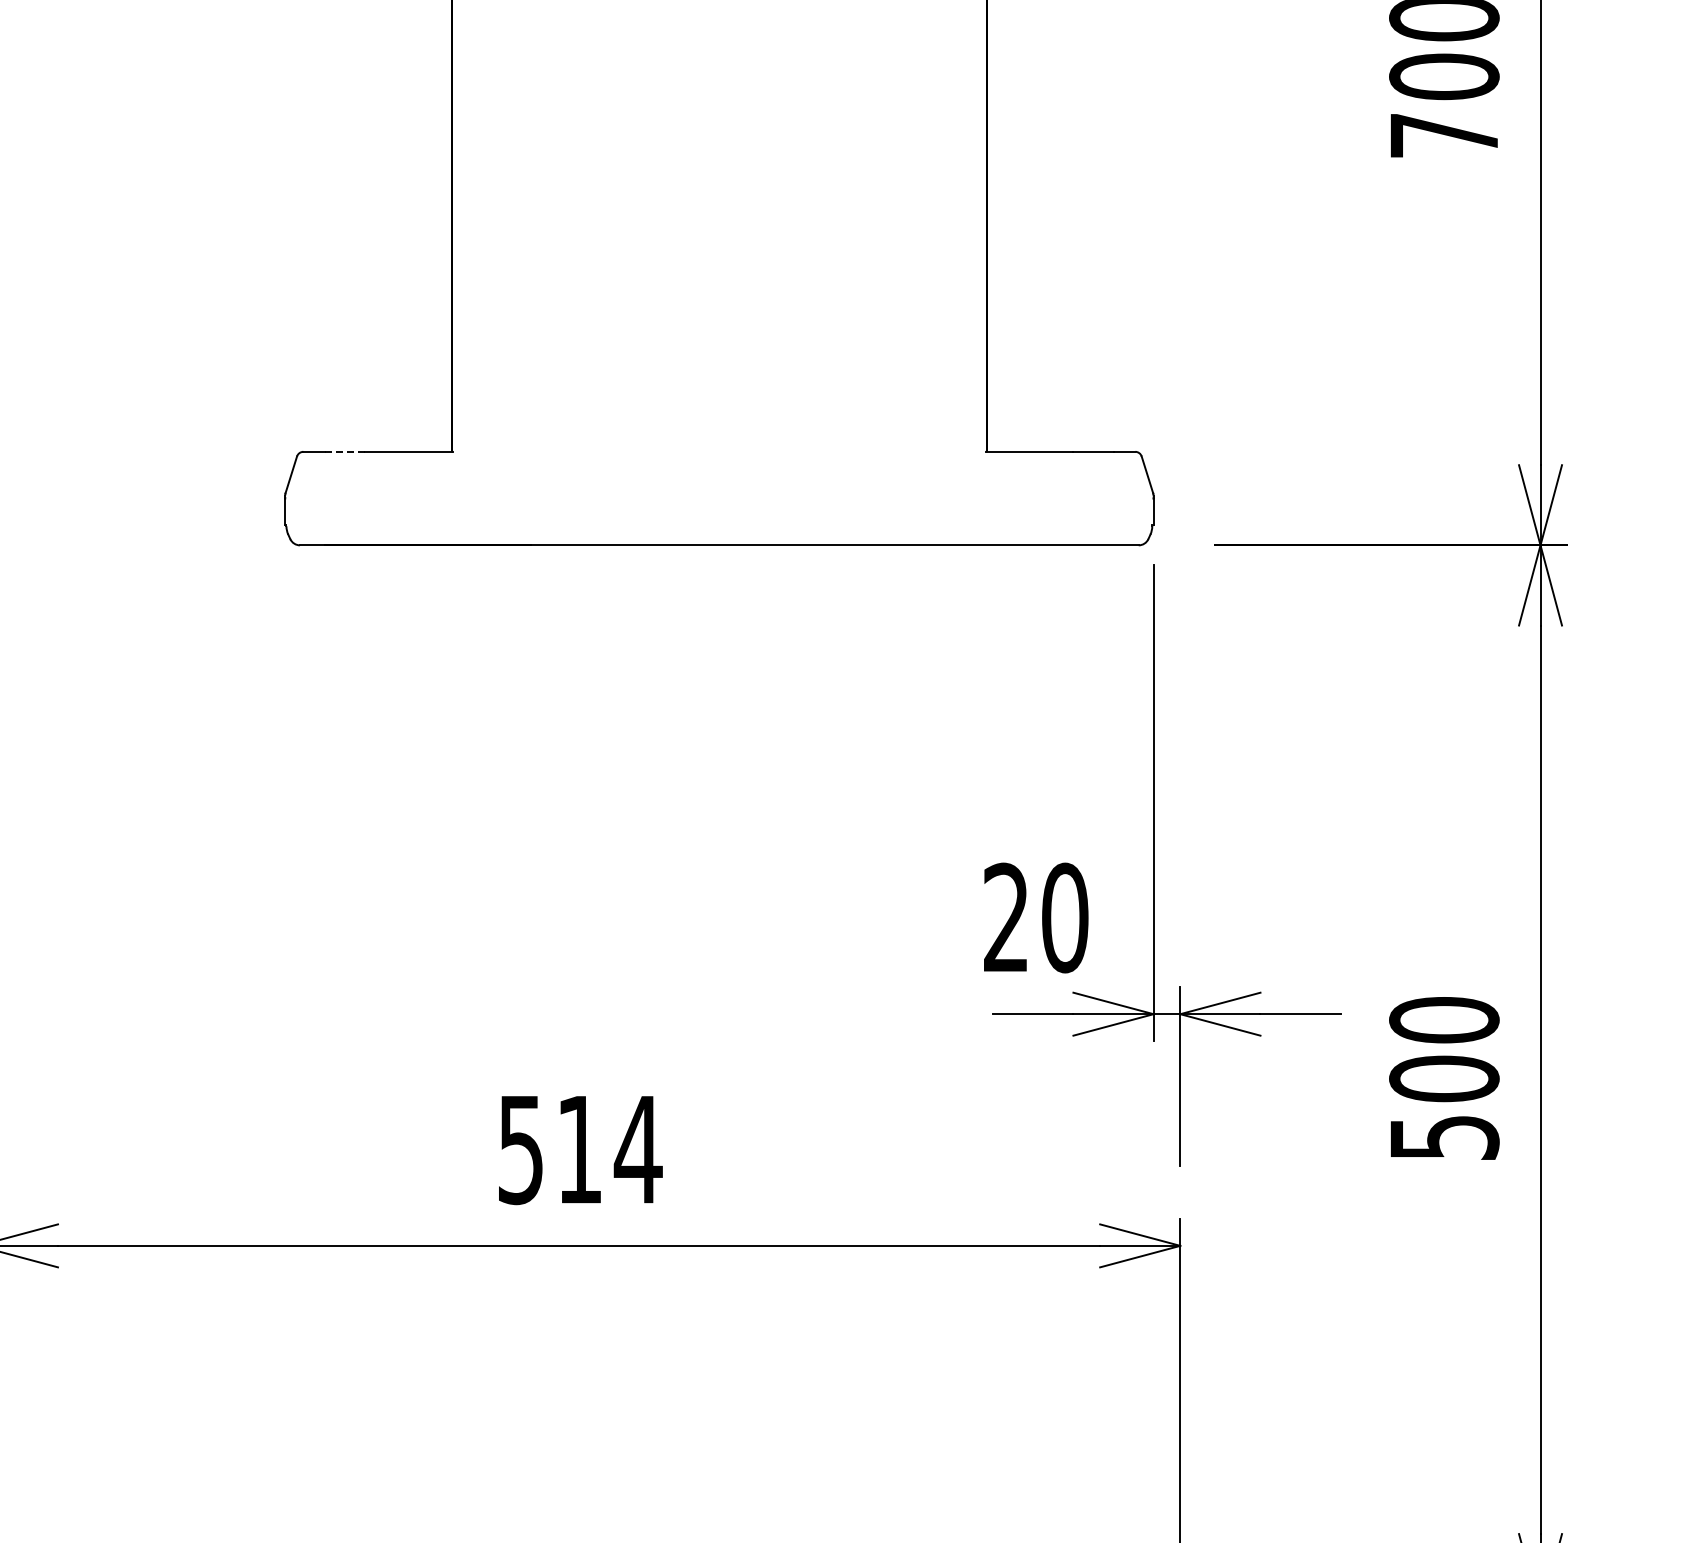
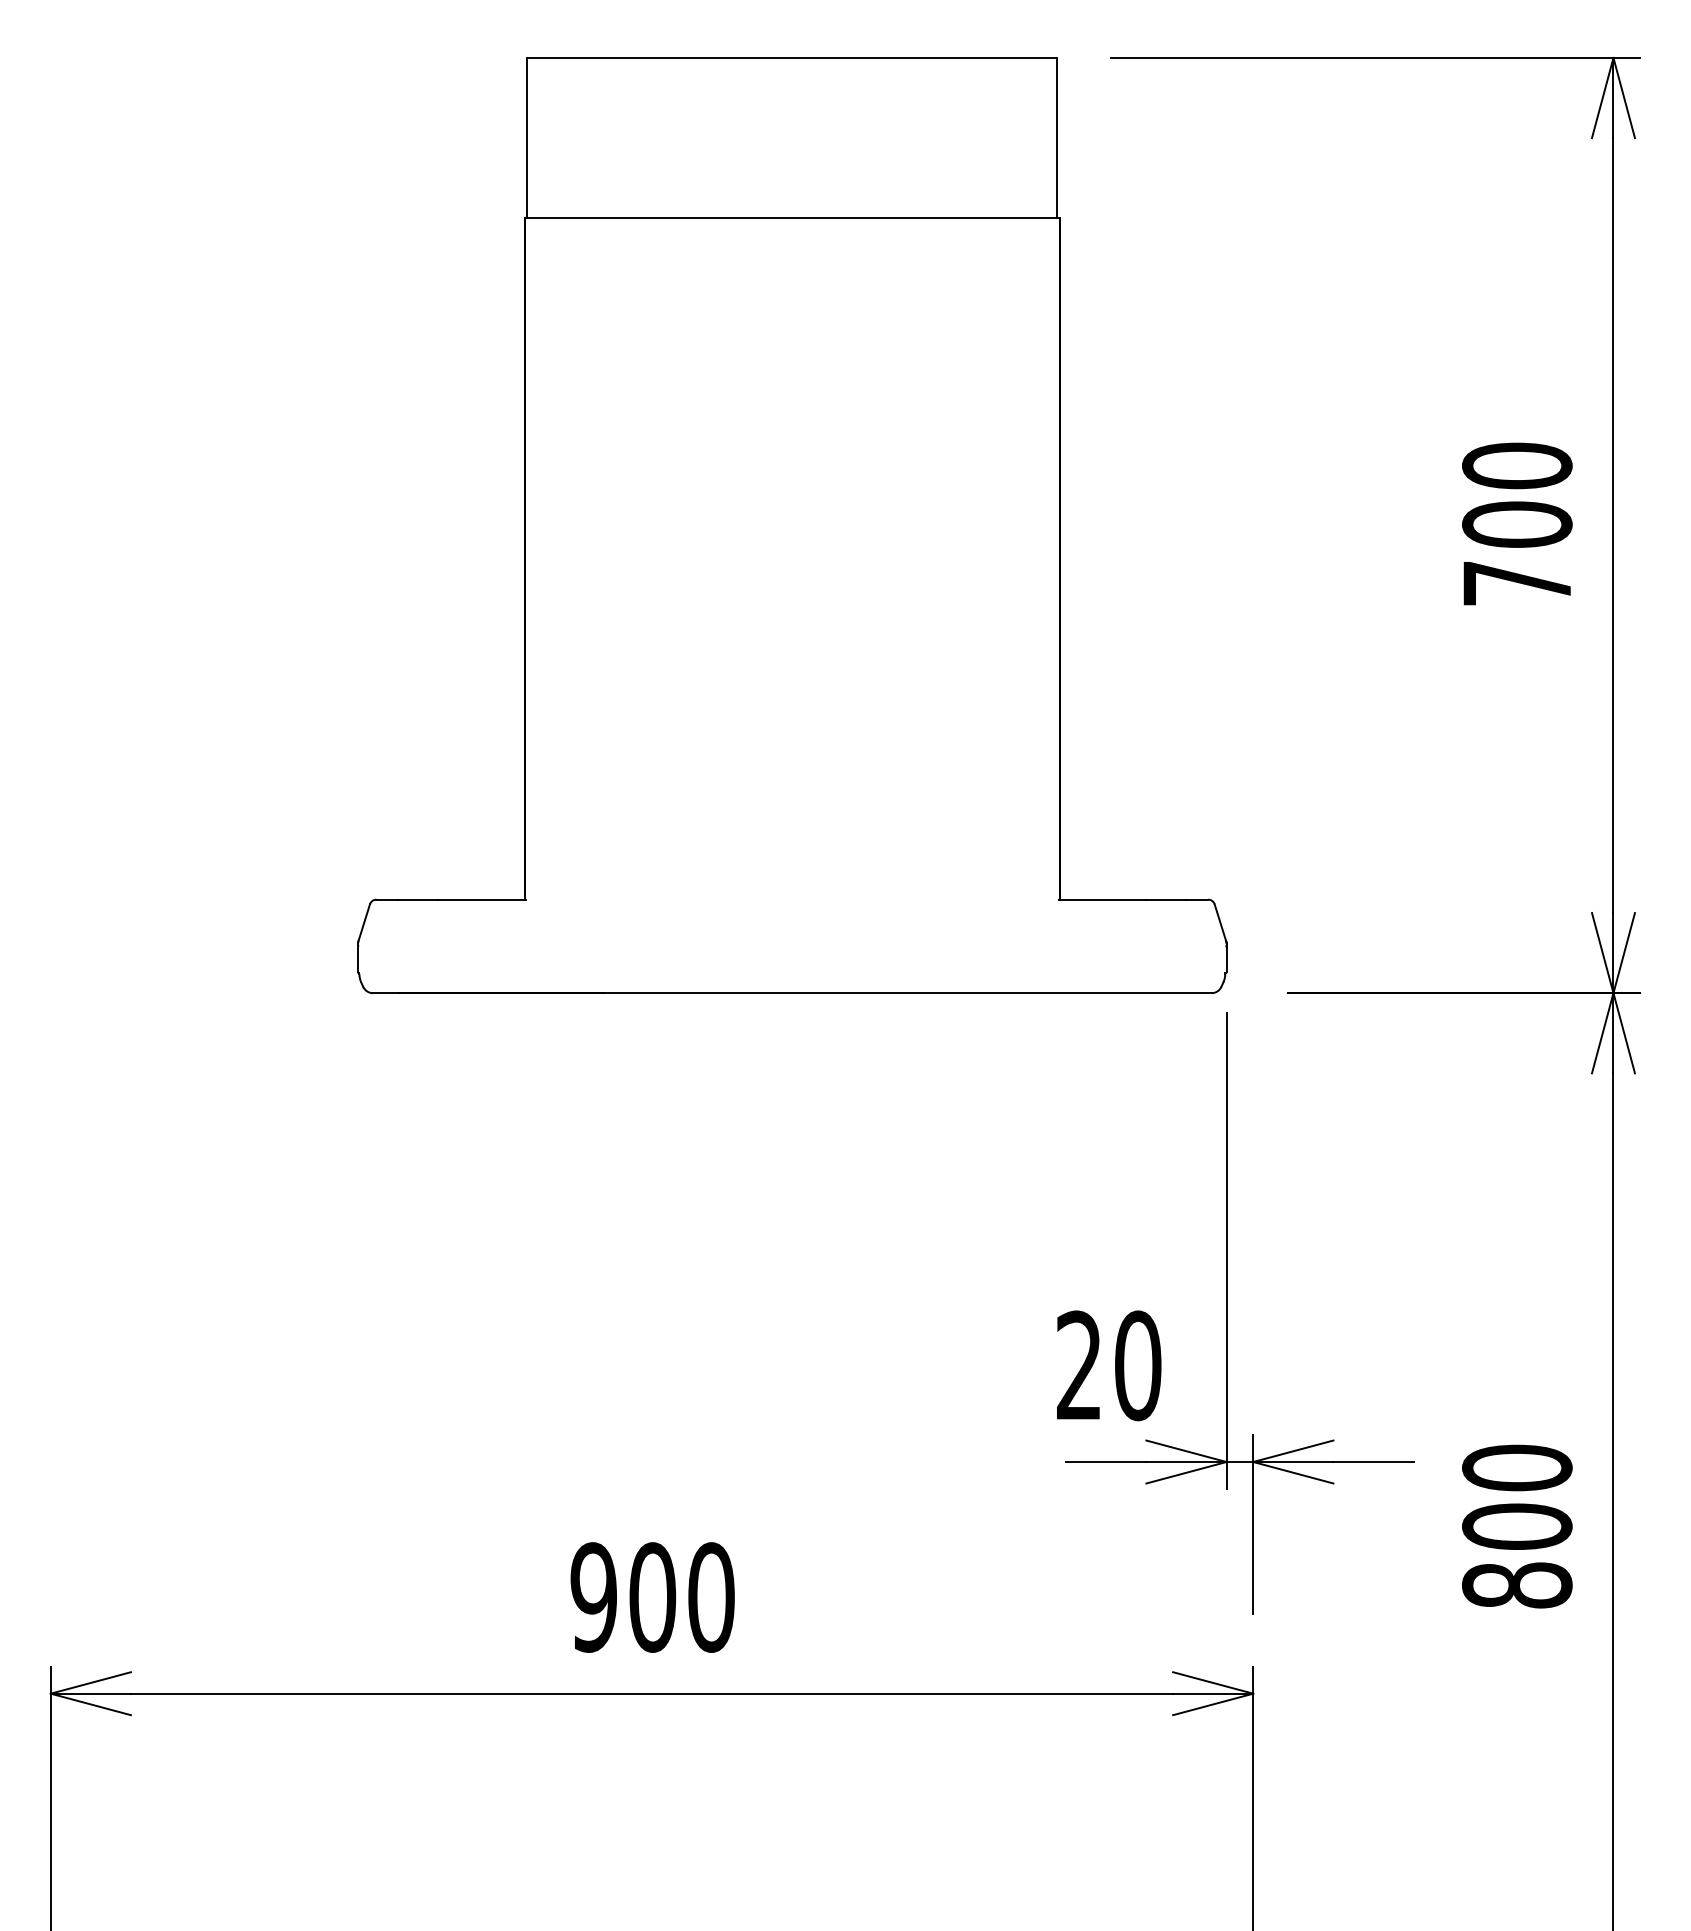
line: (345, 451) -> (418, 899), dashed -> solid
text: (1444, 1137) -> (1517, 1585), 500 -> 800
text: (579, 1149) -> (652, 1597), 514 -> 900

